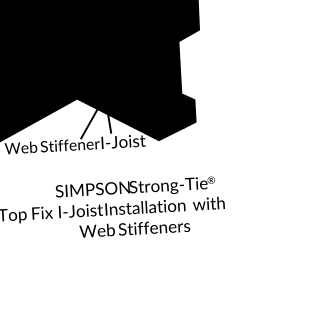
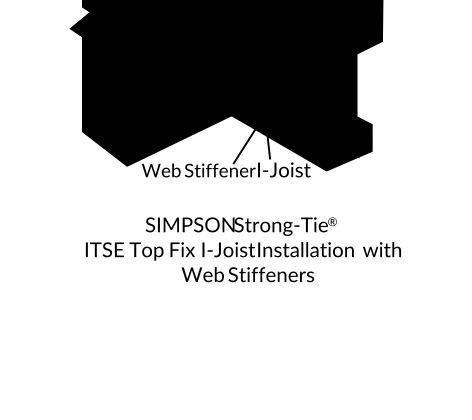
text: (134, 188) -> (240, 226), moved
text: (134, 228) -> (247, 274), moved

